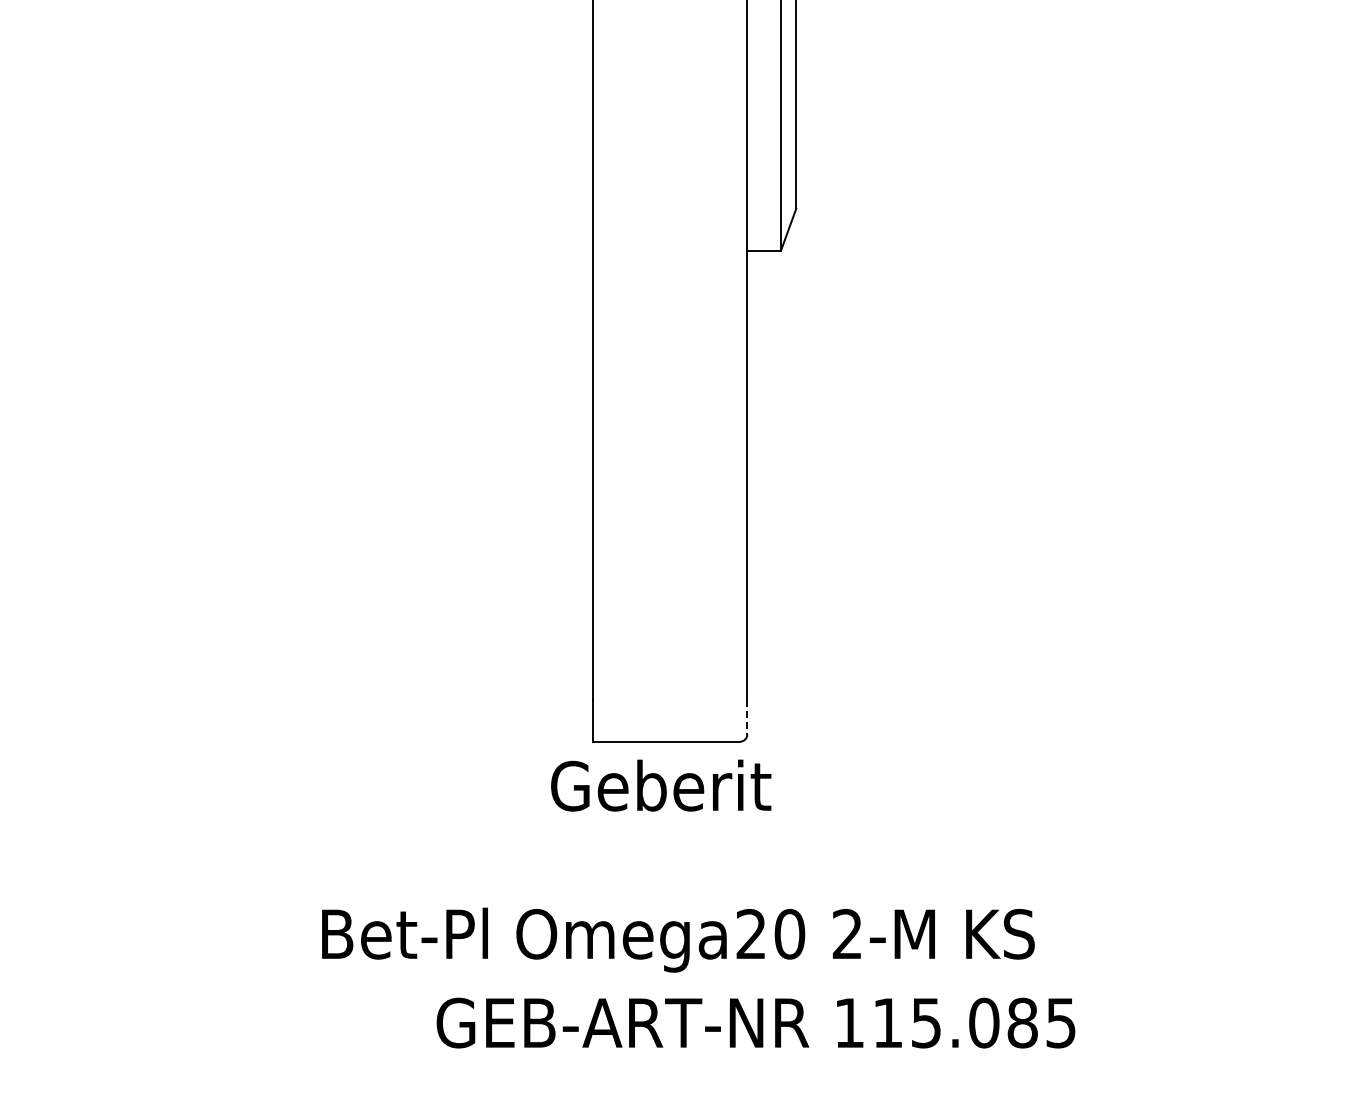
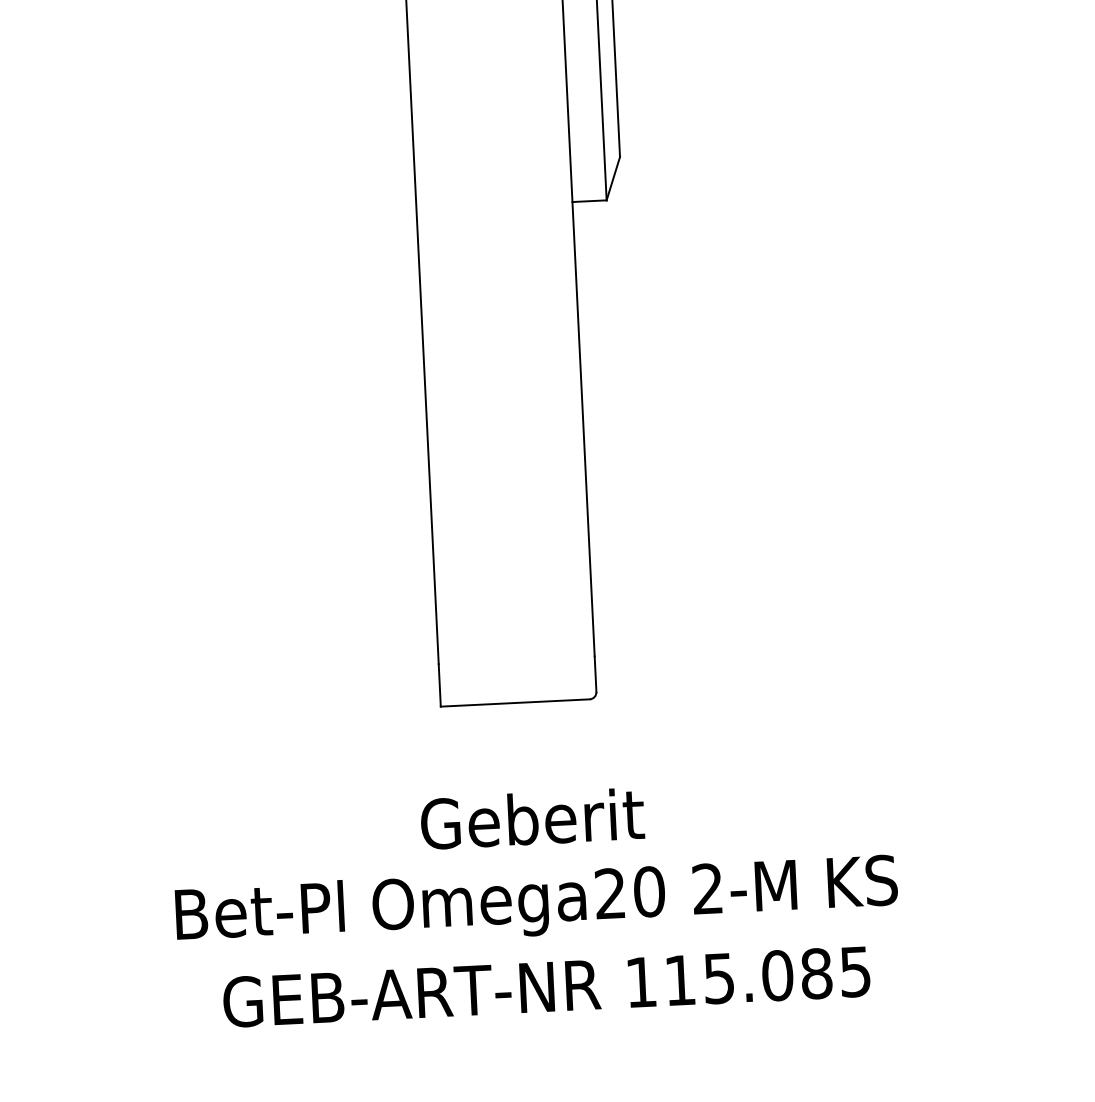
line: (747, 717) -> (595, 674), dashed -> solid
text: (661, 785) -> (532, 818), moved
text: (755, 1022) -> (546, 986), moved

